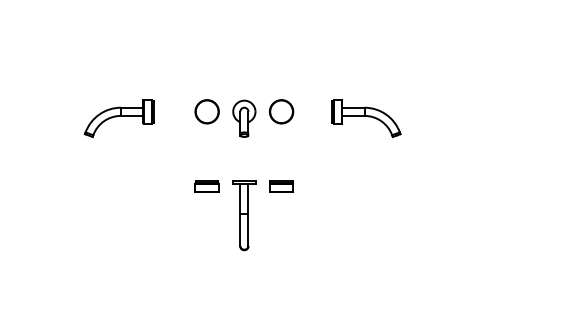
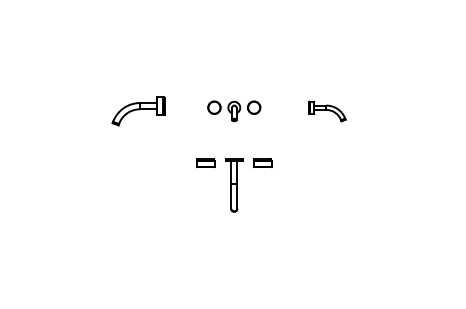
part: (244, 118) -> (234, 111), size x0.7
part: (366, 118) -> (327, 111), size x0.7

